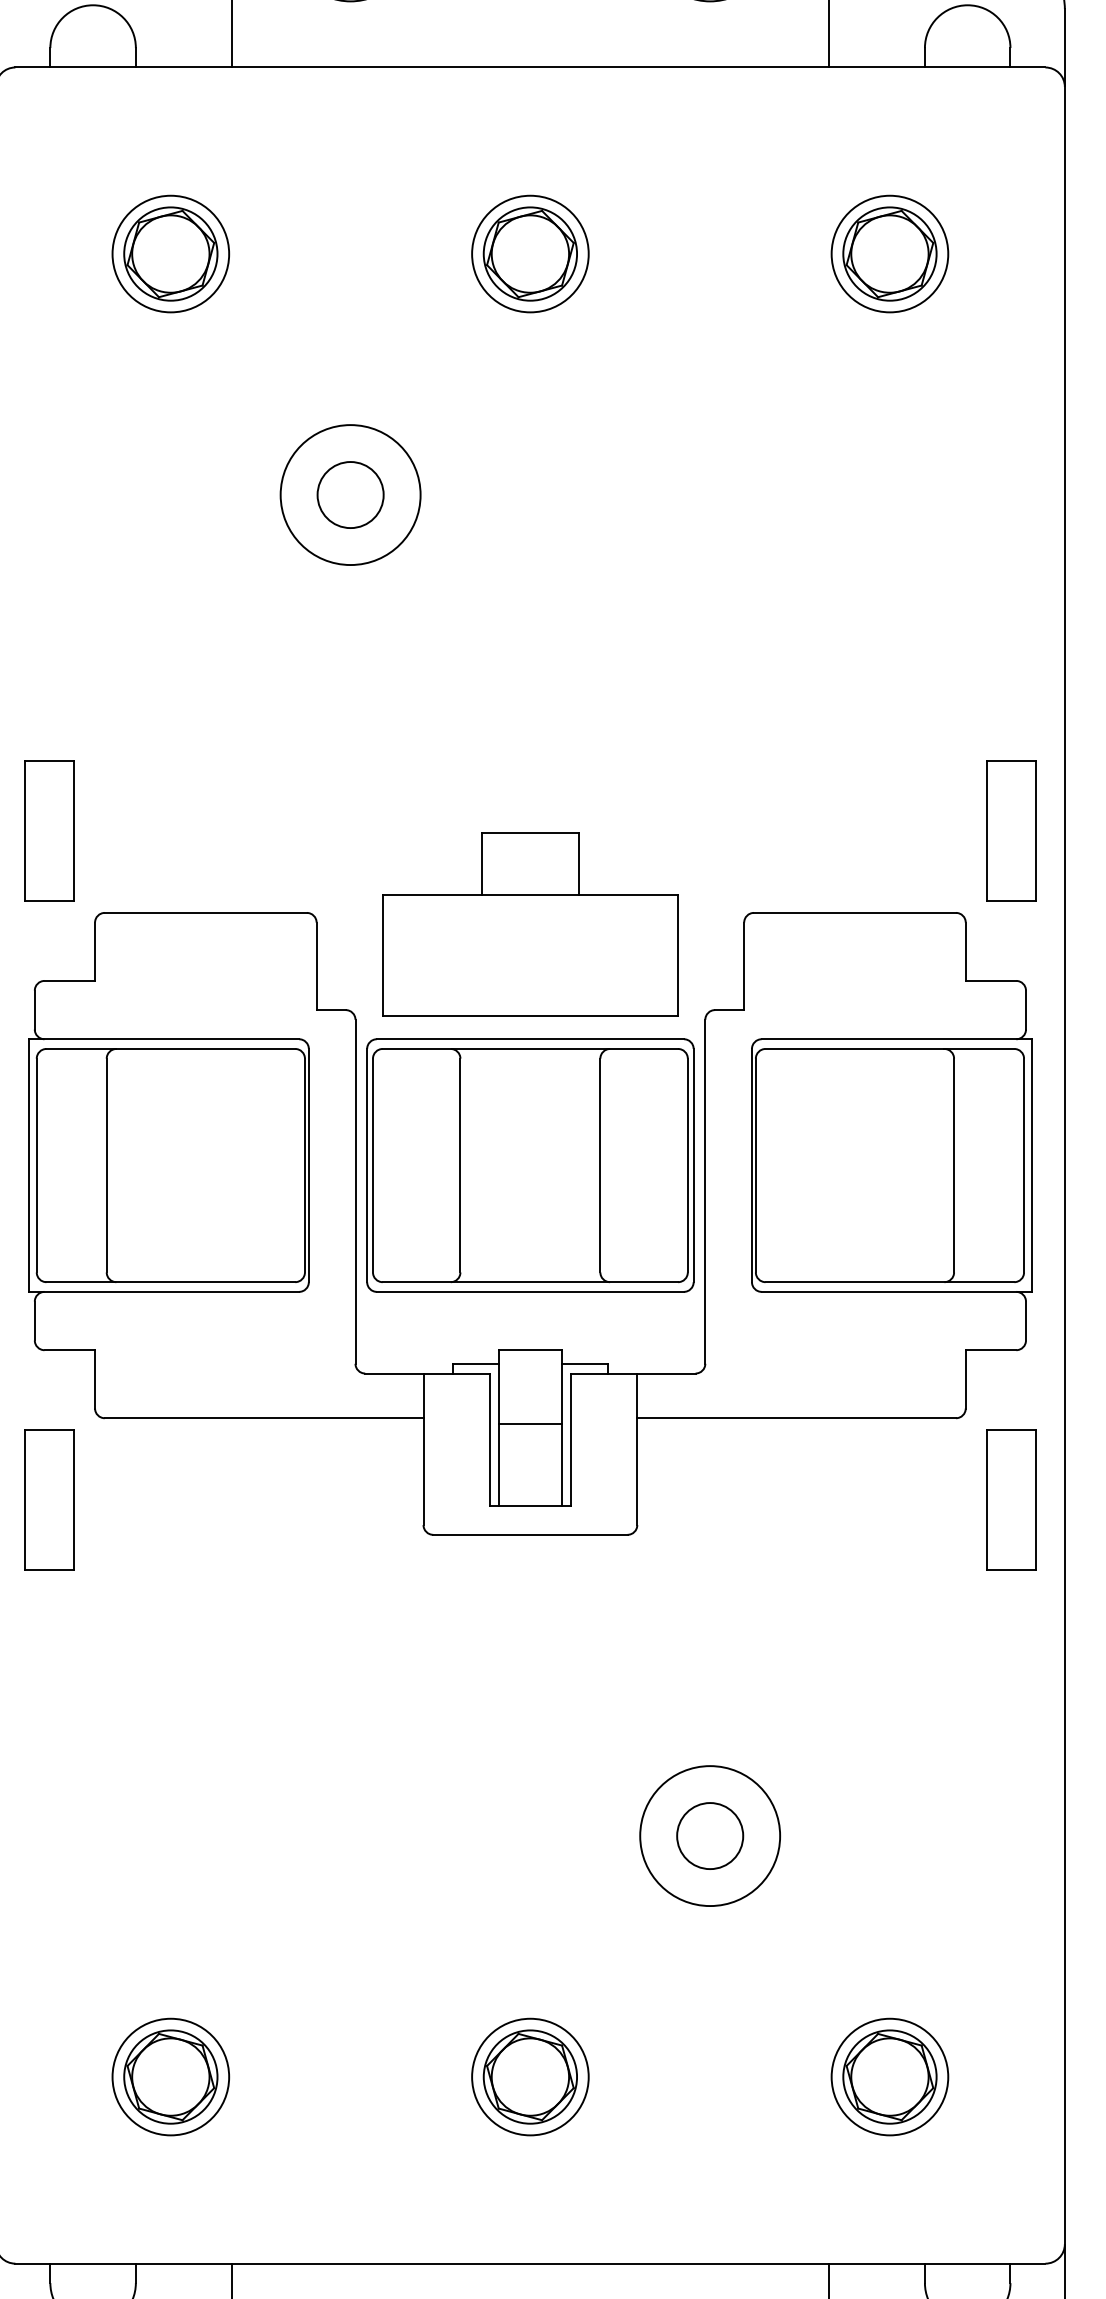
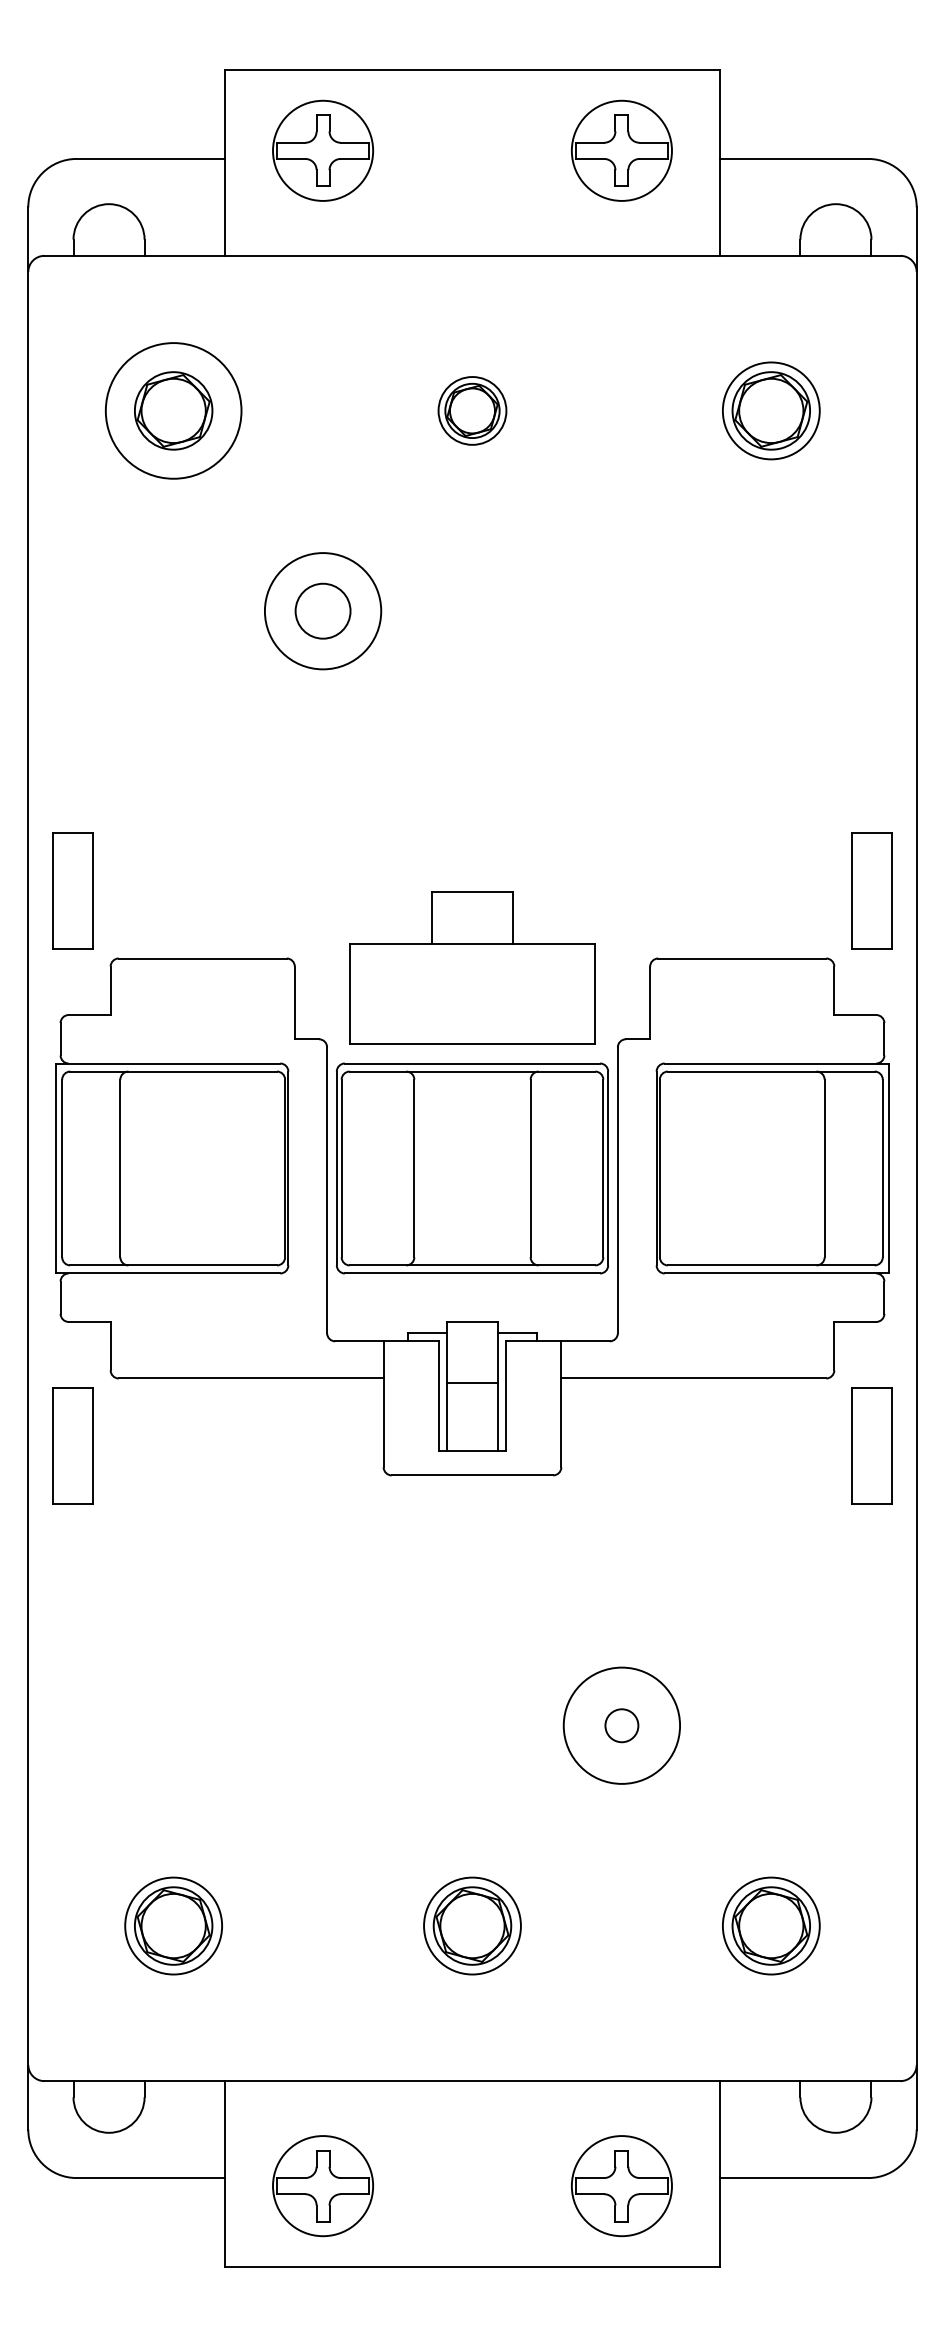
circle: (170, 253) -> (173, 410), size x1.4
part: (530, 253) -> (472, 410), size x0.7
circle: (709, 1835) -> (621, 1725), size x0.6

